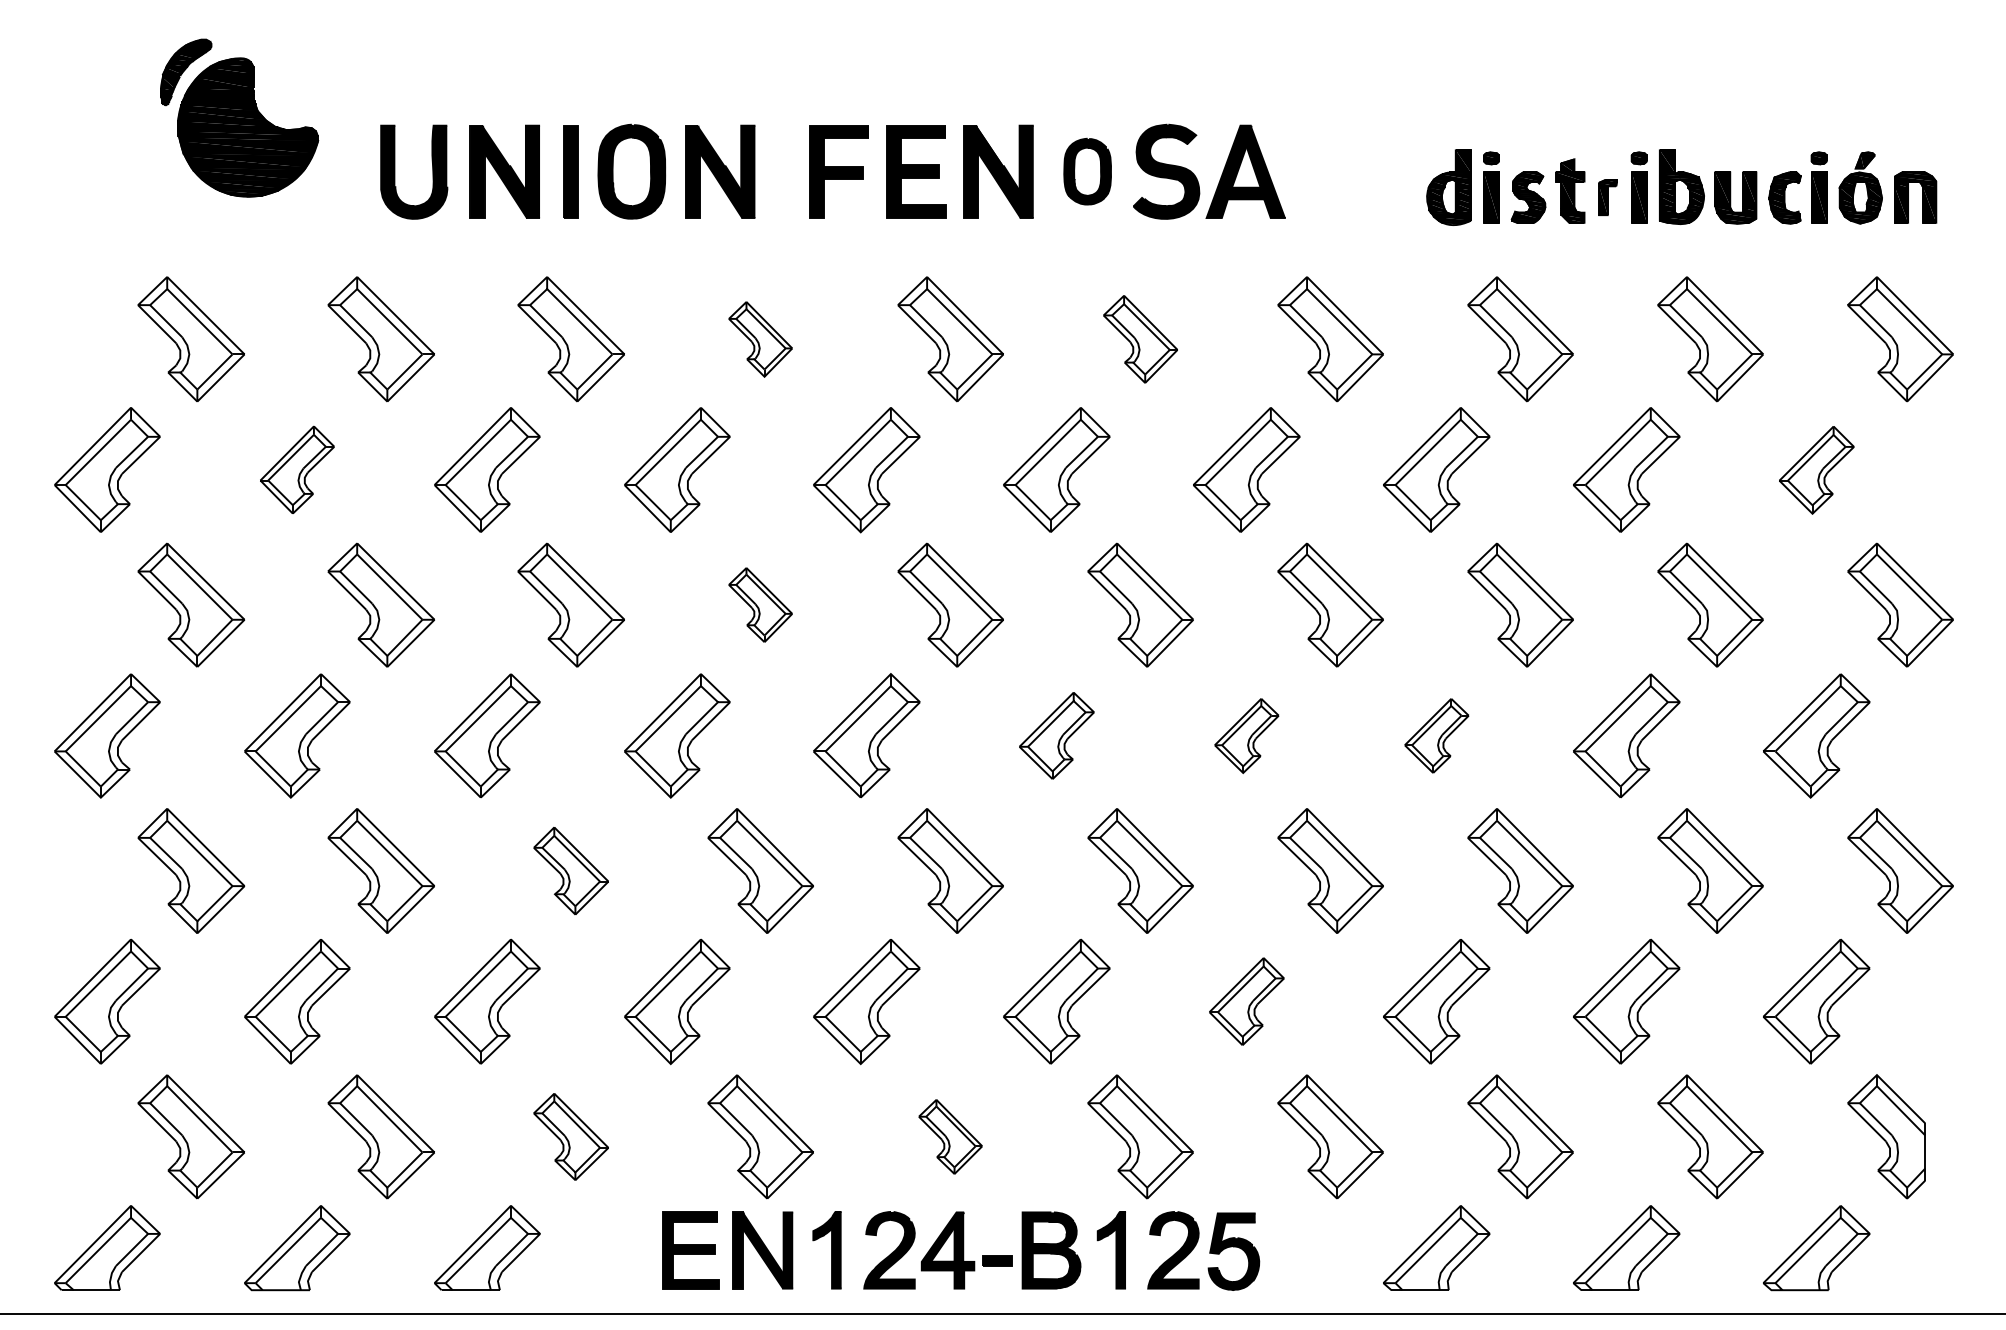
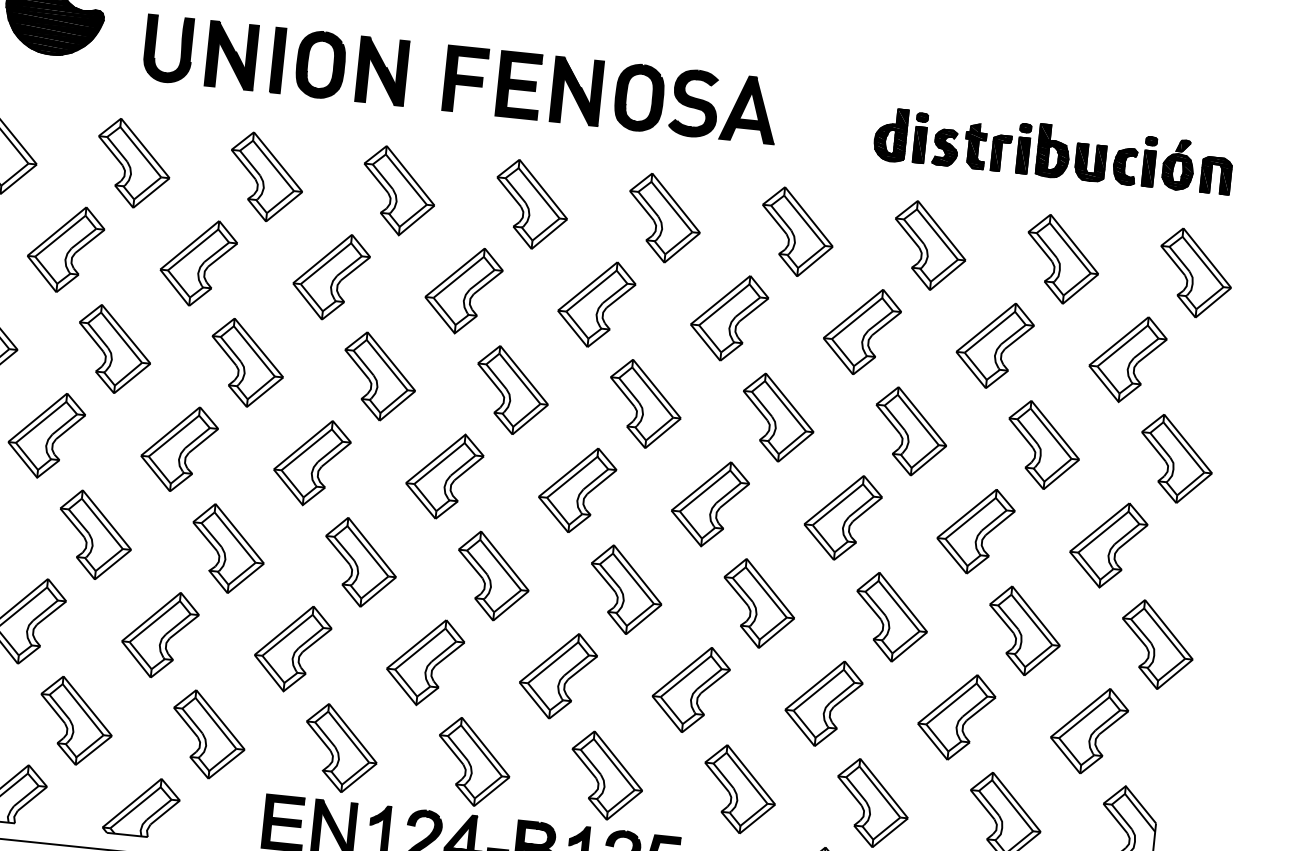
part: (1087, 171) -> (639, 97), size x1.43
part: (1607, 197) -> (1000, 153), size x1.43
part: (760, 339) -> (398, 191), size x1.67
part: (1140, 339) -> (664, 218), size x1.43
part: (297, 469) -> (65, 248), size x1.43
part: (1816, 470) -> (1127, 359), size x1.43
part: (760, 604) -> (379, 376), size x1.67
part: (1056, 735) -> (576, 489), size x1.43
part: (1246, 735) -> (709, 503), size x1.67
part: (1436, 735) -> (842, 517), size x1.67
part: (570, 870) -> (227, 548), size x1.43
part: (1246, 1001) -> (690, 689), size x1.43
part: (570, 1136) -> (208, 734), size x1.43
part: (950, 1136) -> (473, 762), size x1.67

